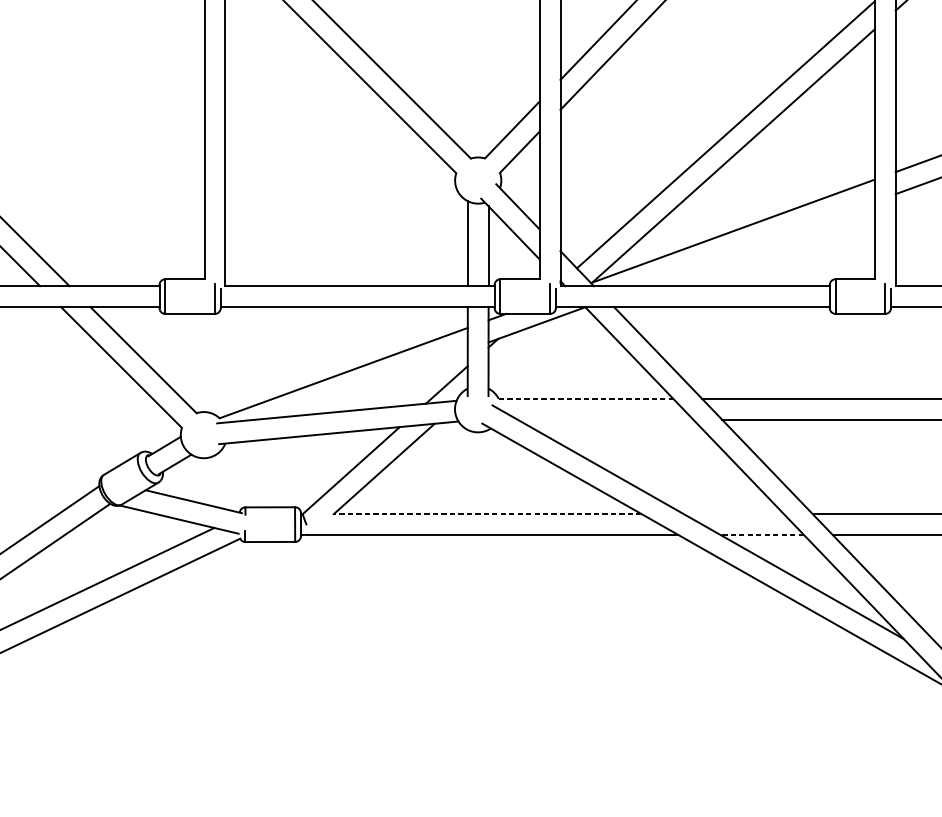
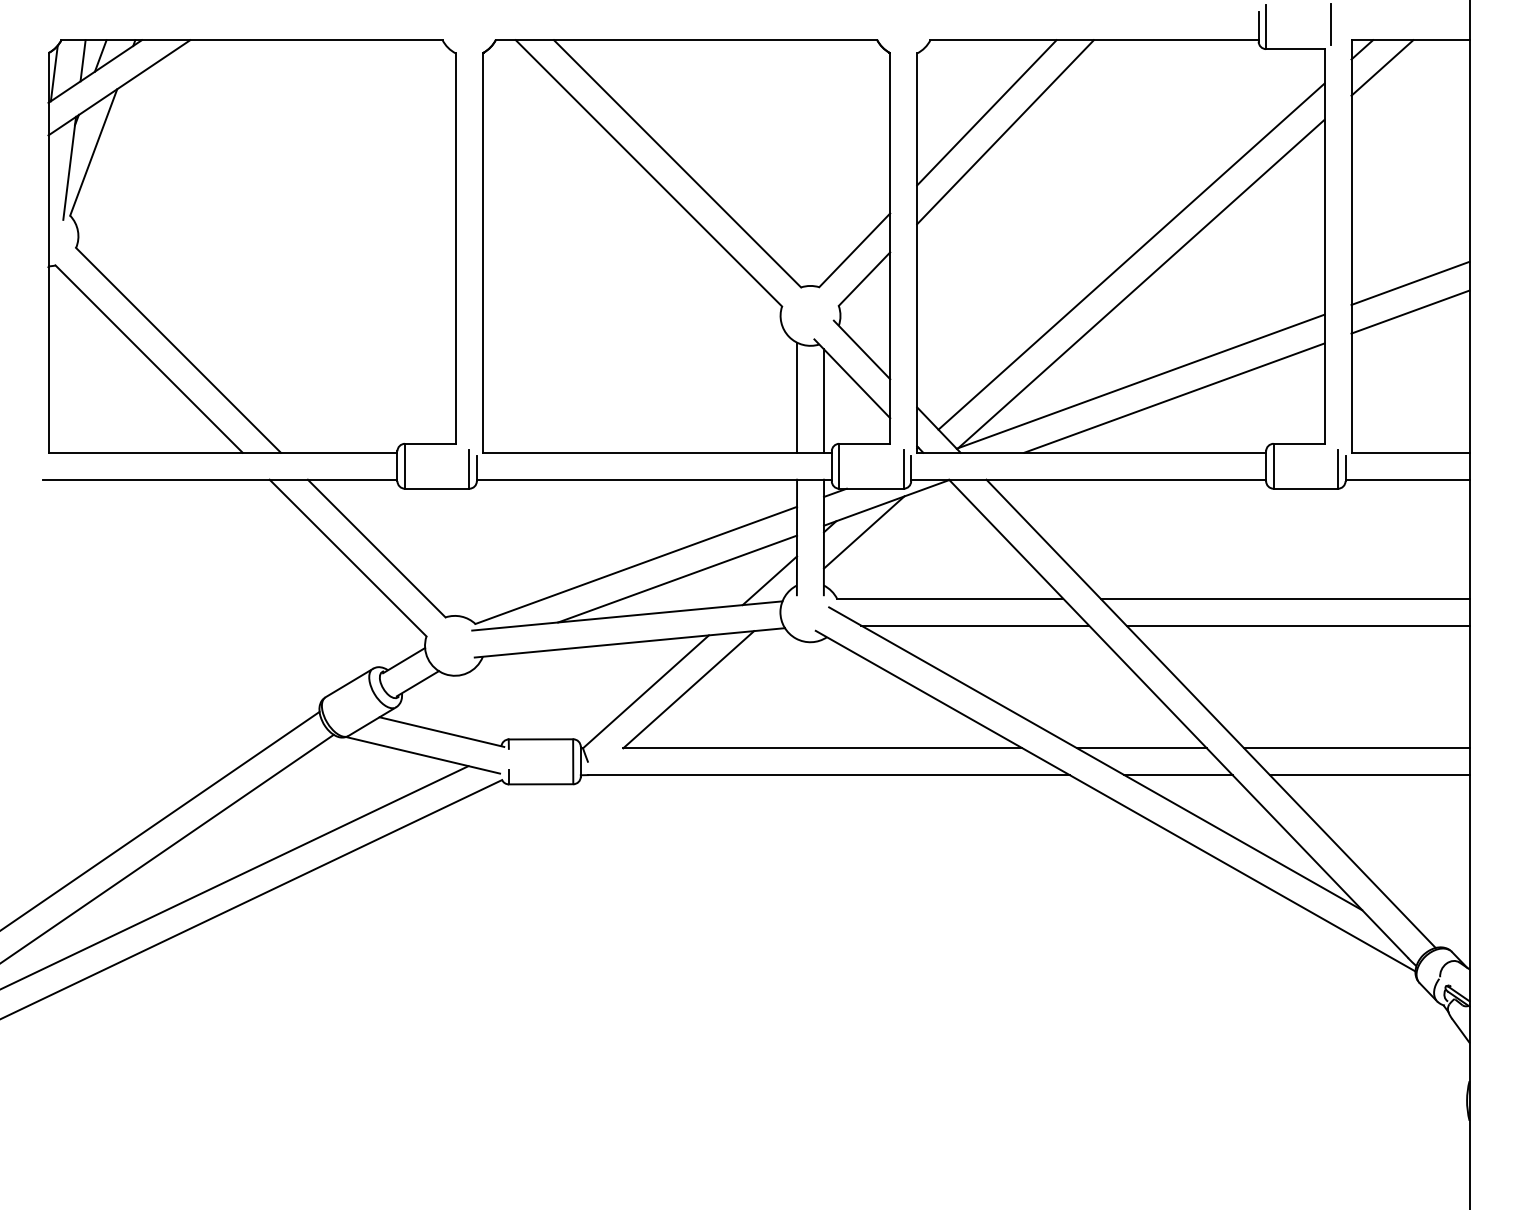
line: (759, 243) -> (1174, 397), added
line: (519, 347) -> (864, 532), added
line: (375, 383) -> (677, 578), added
line: (586, 398) -> (950, 598), dashed -> solid
line: (605, 419) -> (975, 625), added
line: (487, 514) -> (822, 748), dashed -> solid
line: (733, 514) -> (1141, 748), added
line: (762, 535) -> (1178, 775), dashed -> solid

